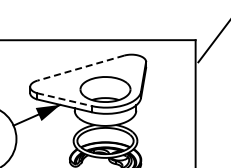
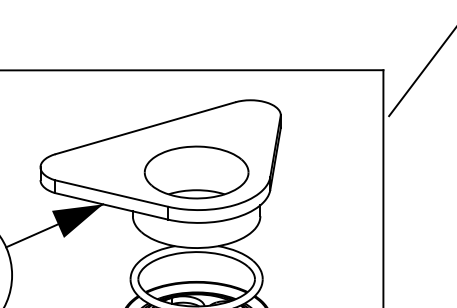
line: (80, 68) -> (144, 128), dashed -> solid
line: (64, 99) -> (111, 193), dashed -> solid

